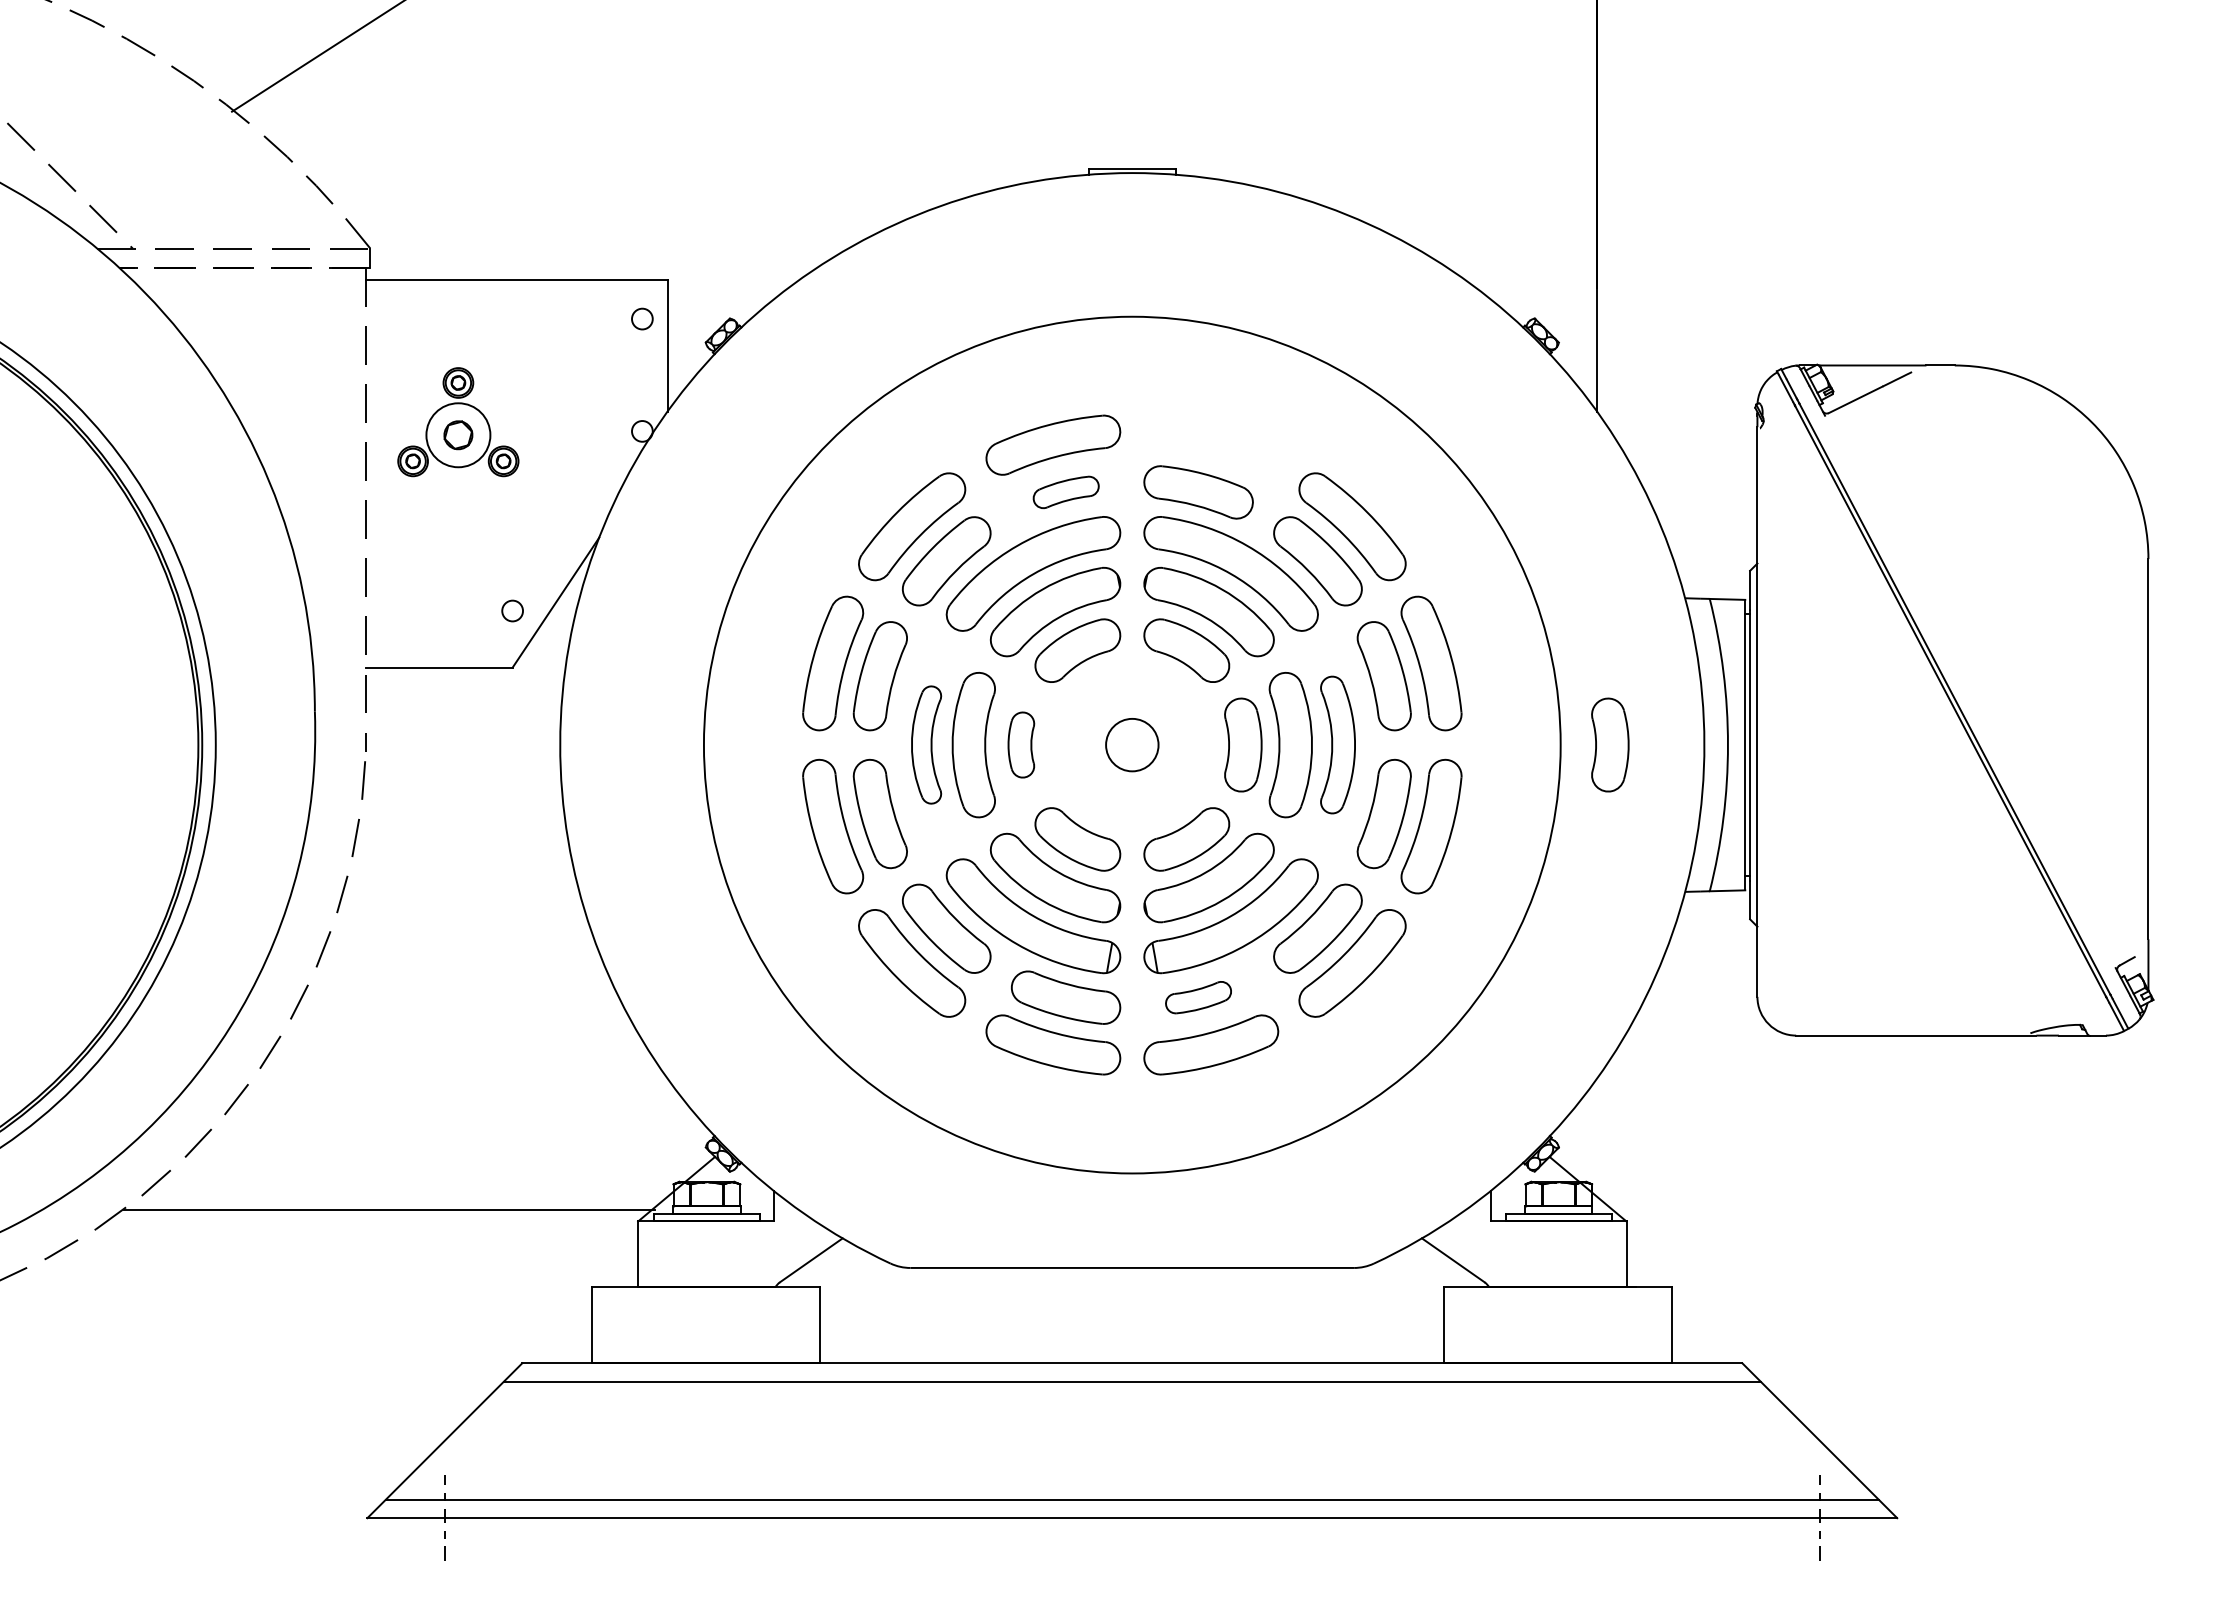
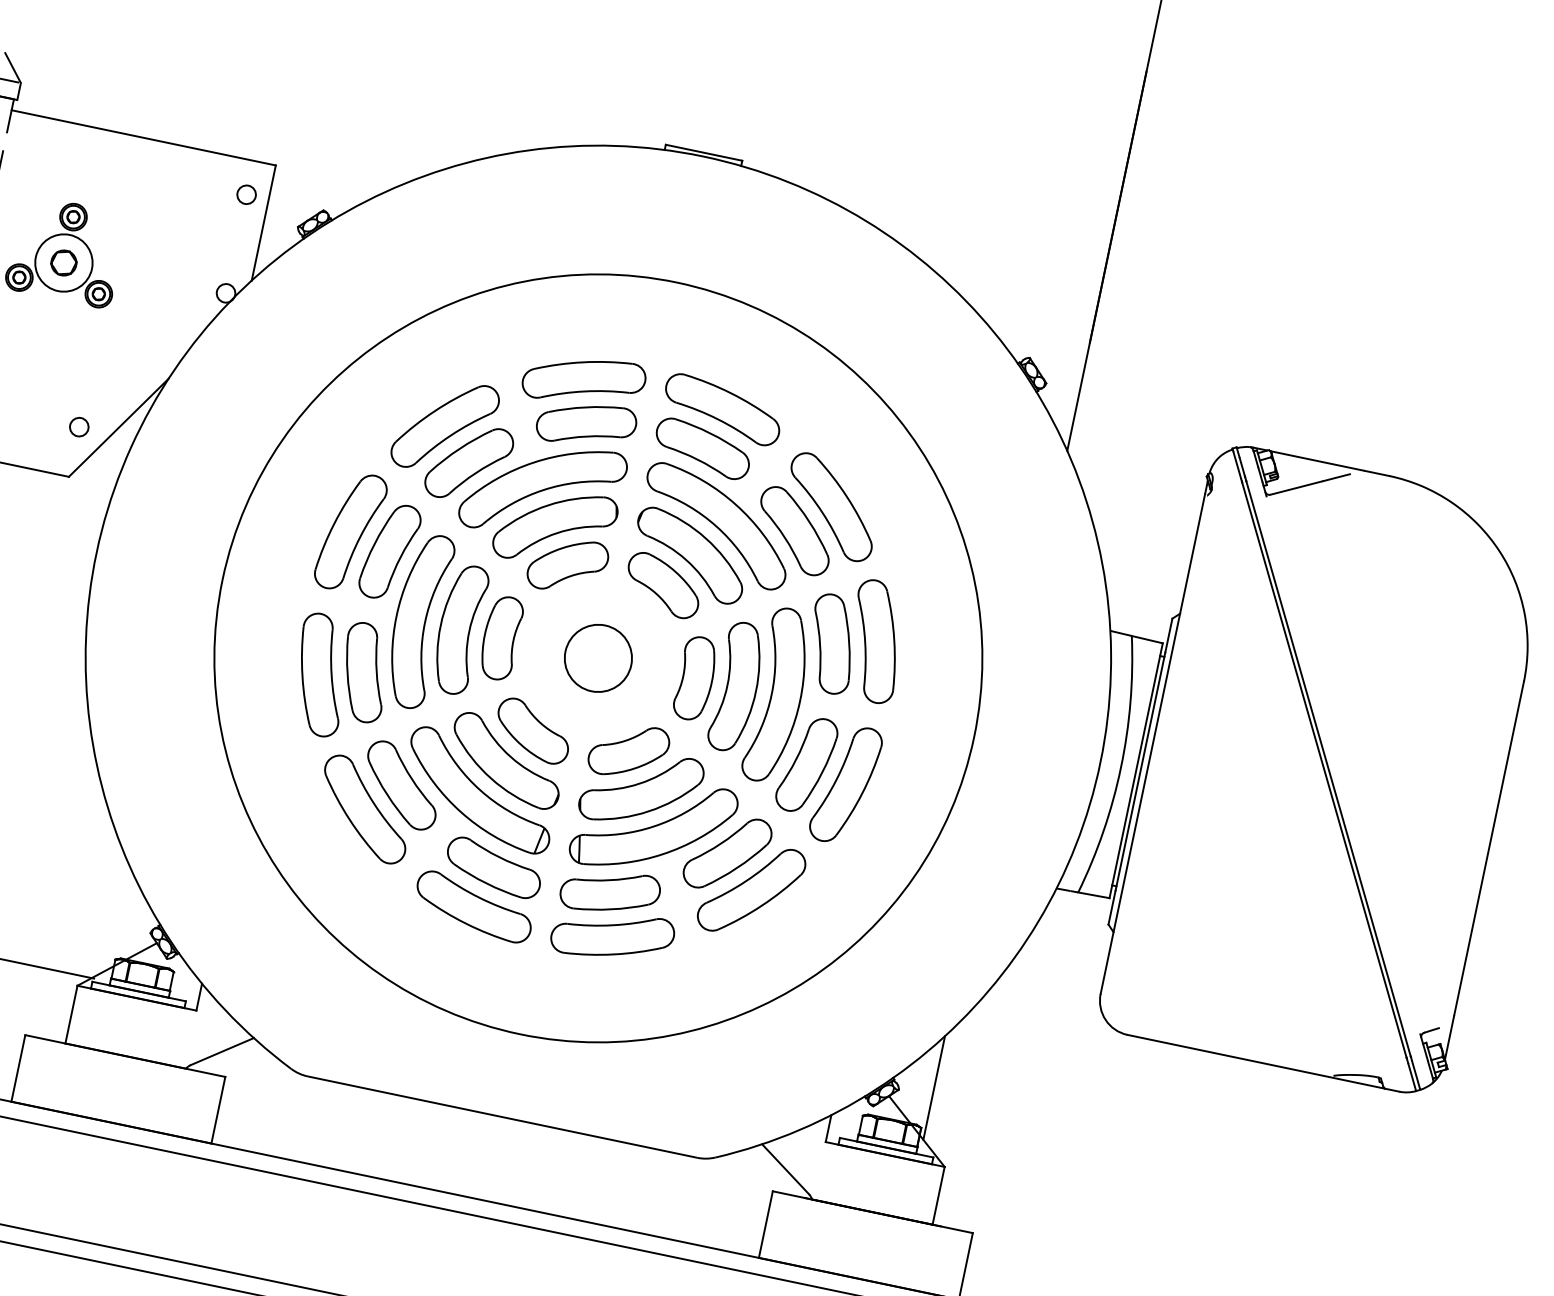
part: (1211, 444) -> (722, 409), added
part: (1066, 492) -> (586, 424), size x1.67
part: (926, 744) -> (417, 620), size x1.67
part: (1021, 744) -> (501, 637), size x1.43
circle: (1131, 744) -> (597, 657), size x1.43
part: (1337, 744) -> (778, 695), size x1.43
part: (1610, 744) -> (1018, 745), removed
part: (1198, 997) -> (610, 891), size x1.67
line: (1597, 1137) -> (934, 1087), added

